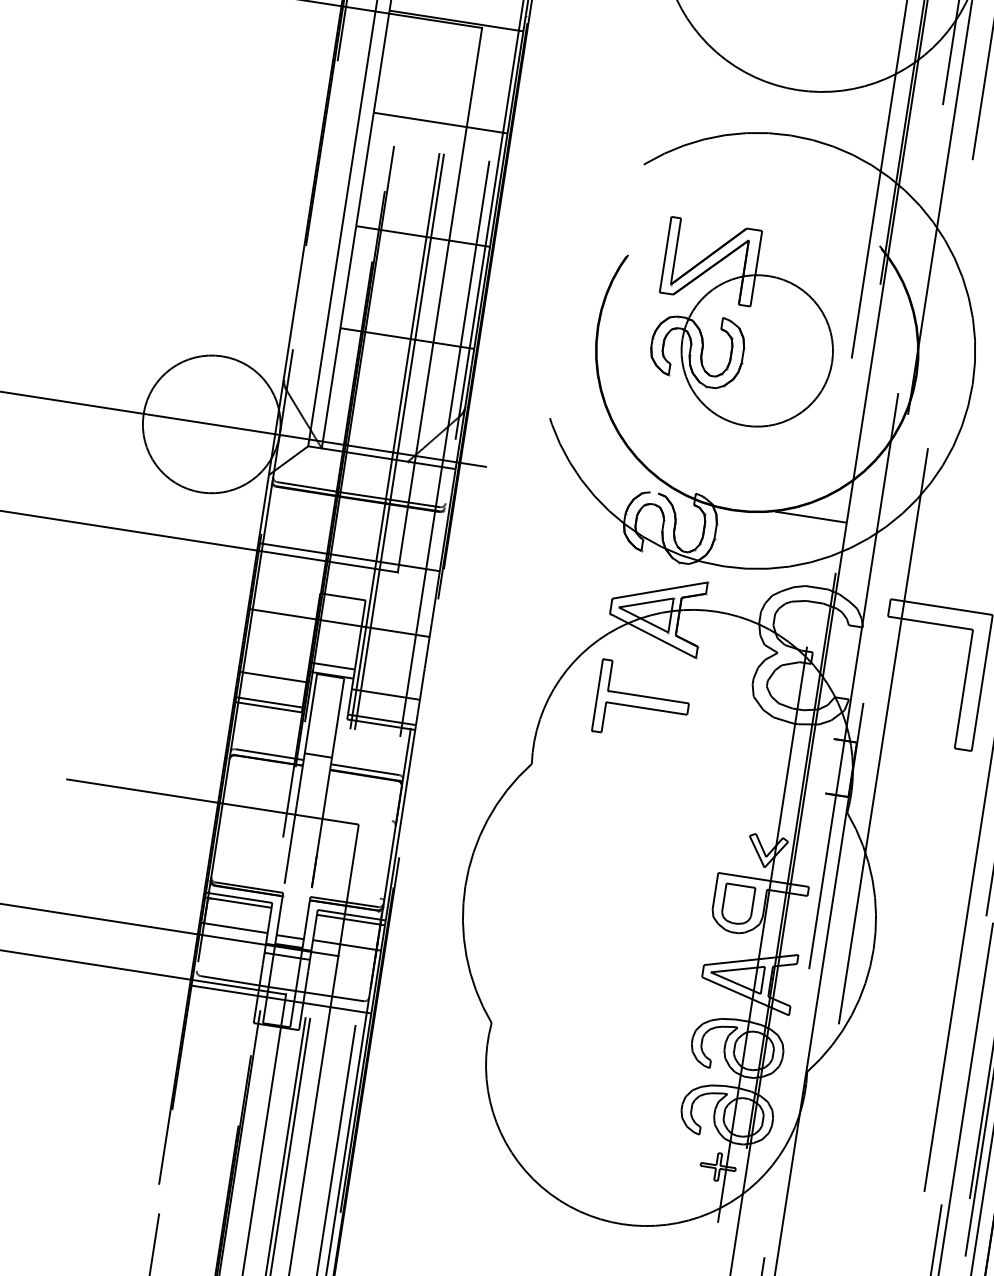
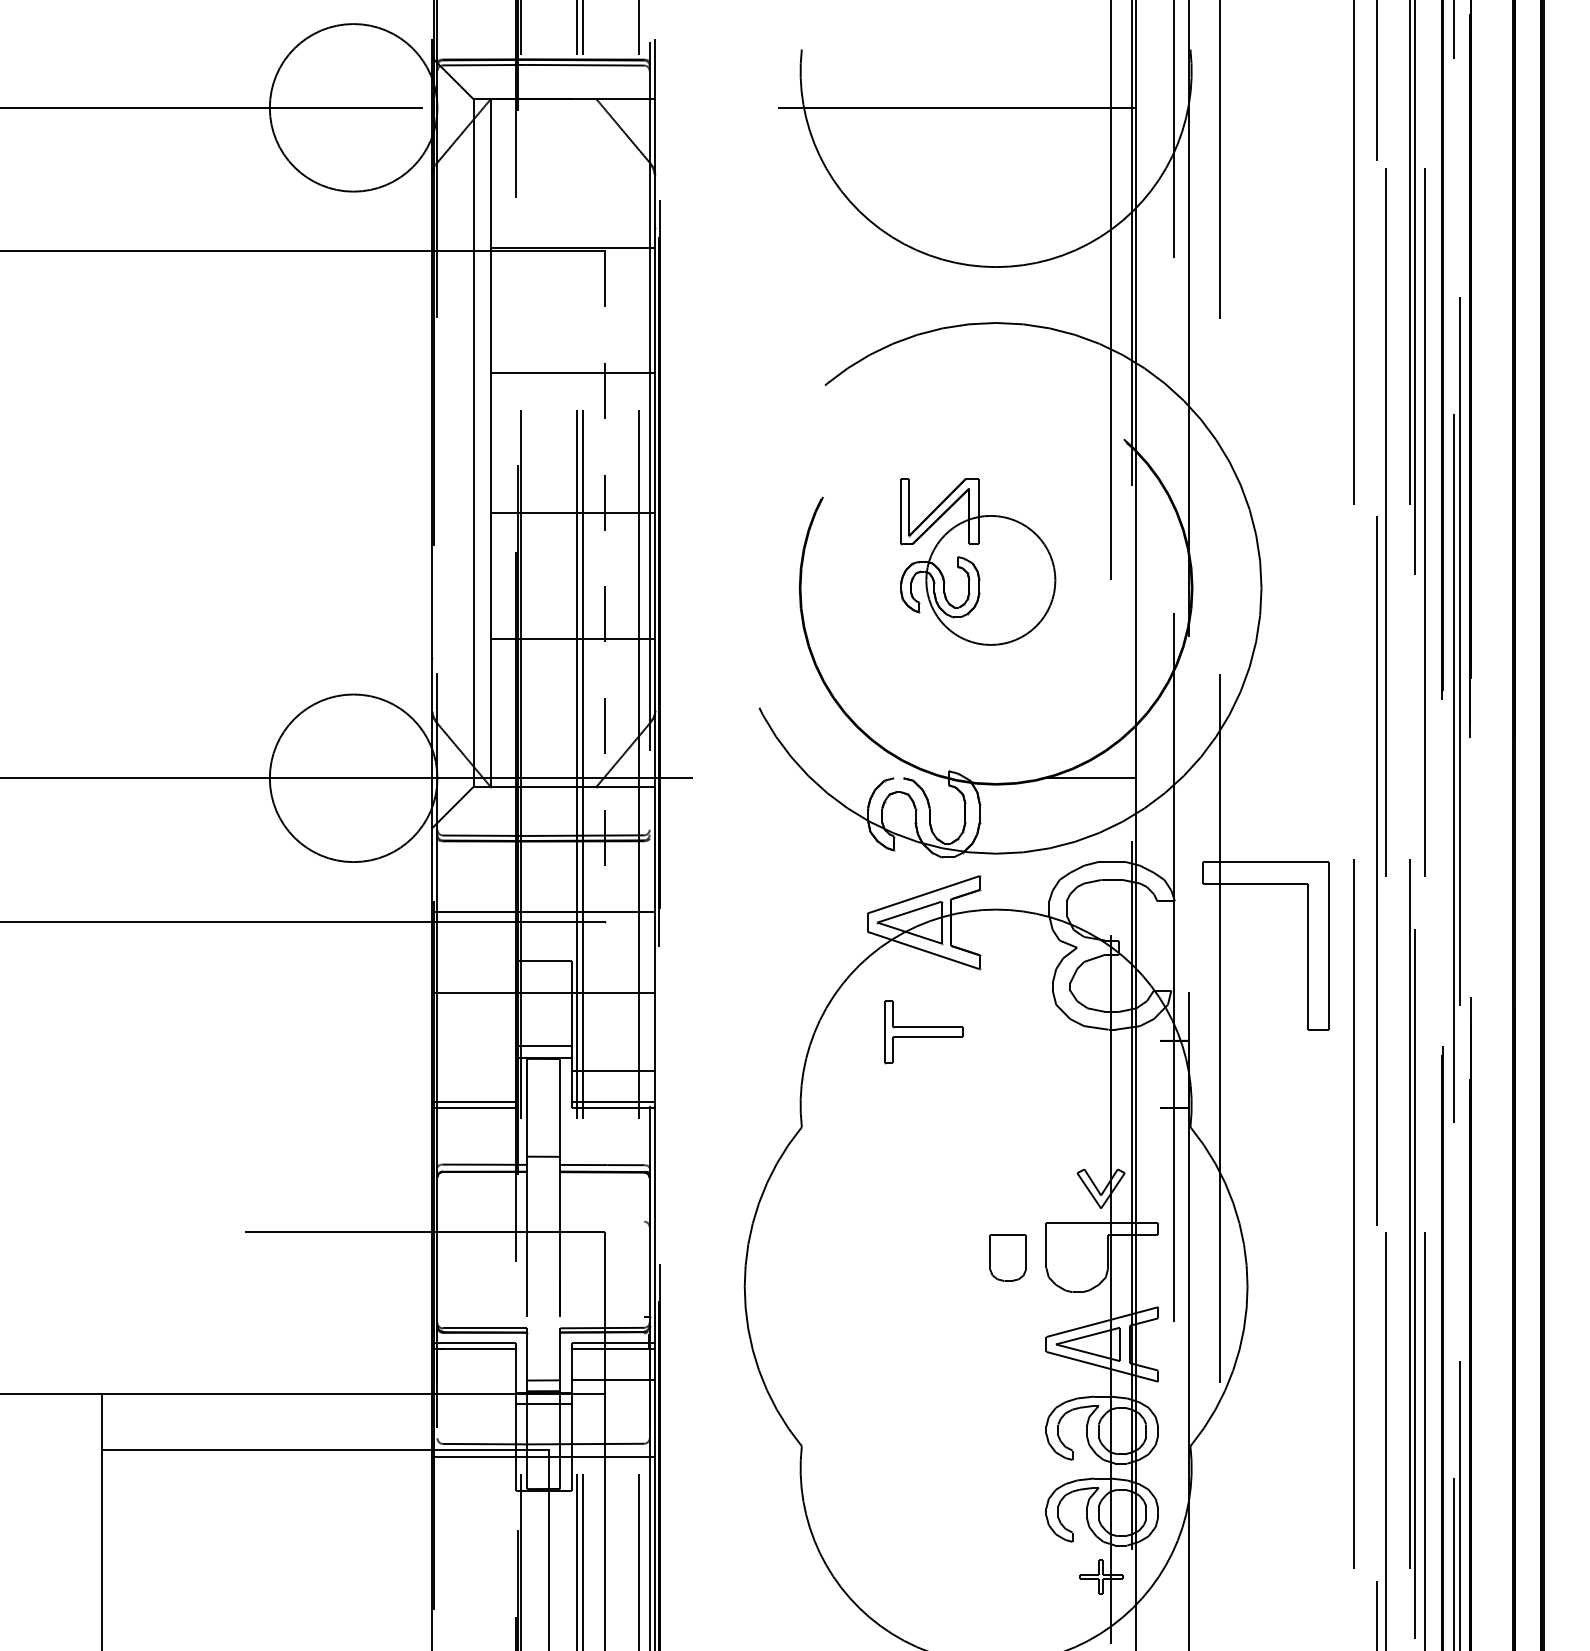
line: (440, 300) -> (605, 586), solid -> dashed
part: (746, 326) -> (978, 561), size x0.7
line: (272, 676) -> (473, 1070), removed
part: (642, 702) -> (923, 1032), size x0.7
part: (737, 904) -> (1007, 1257), moved
line: (233, 927) -> (473, 1379), removed

